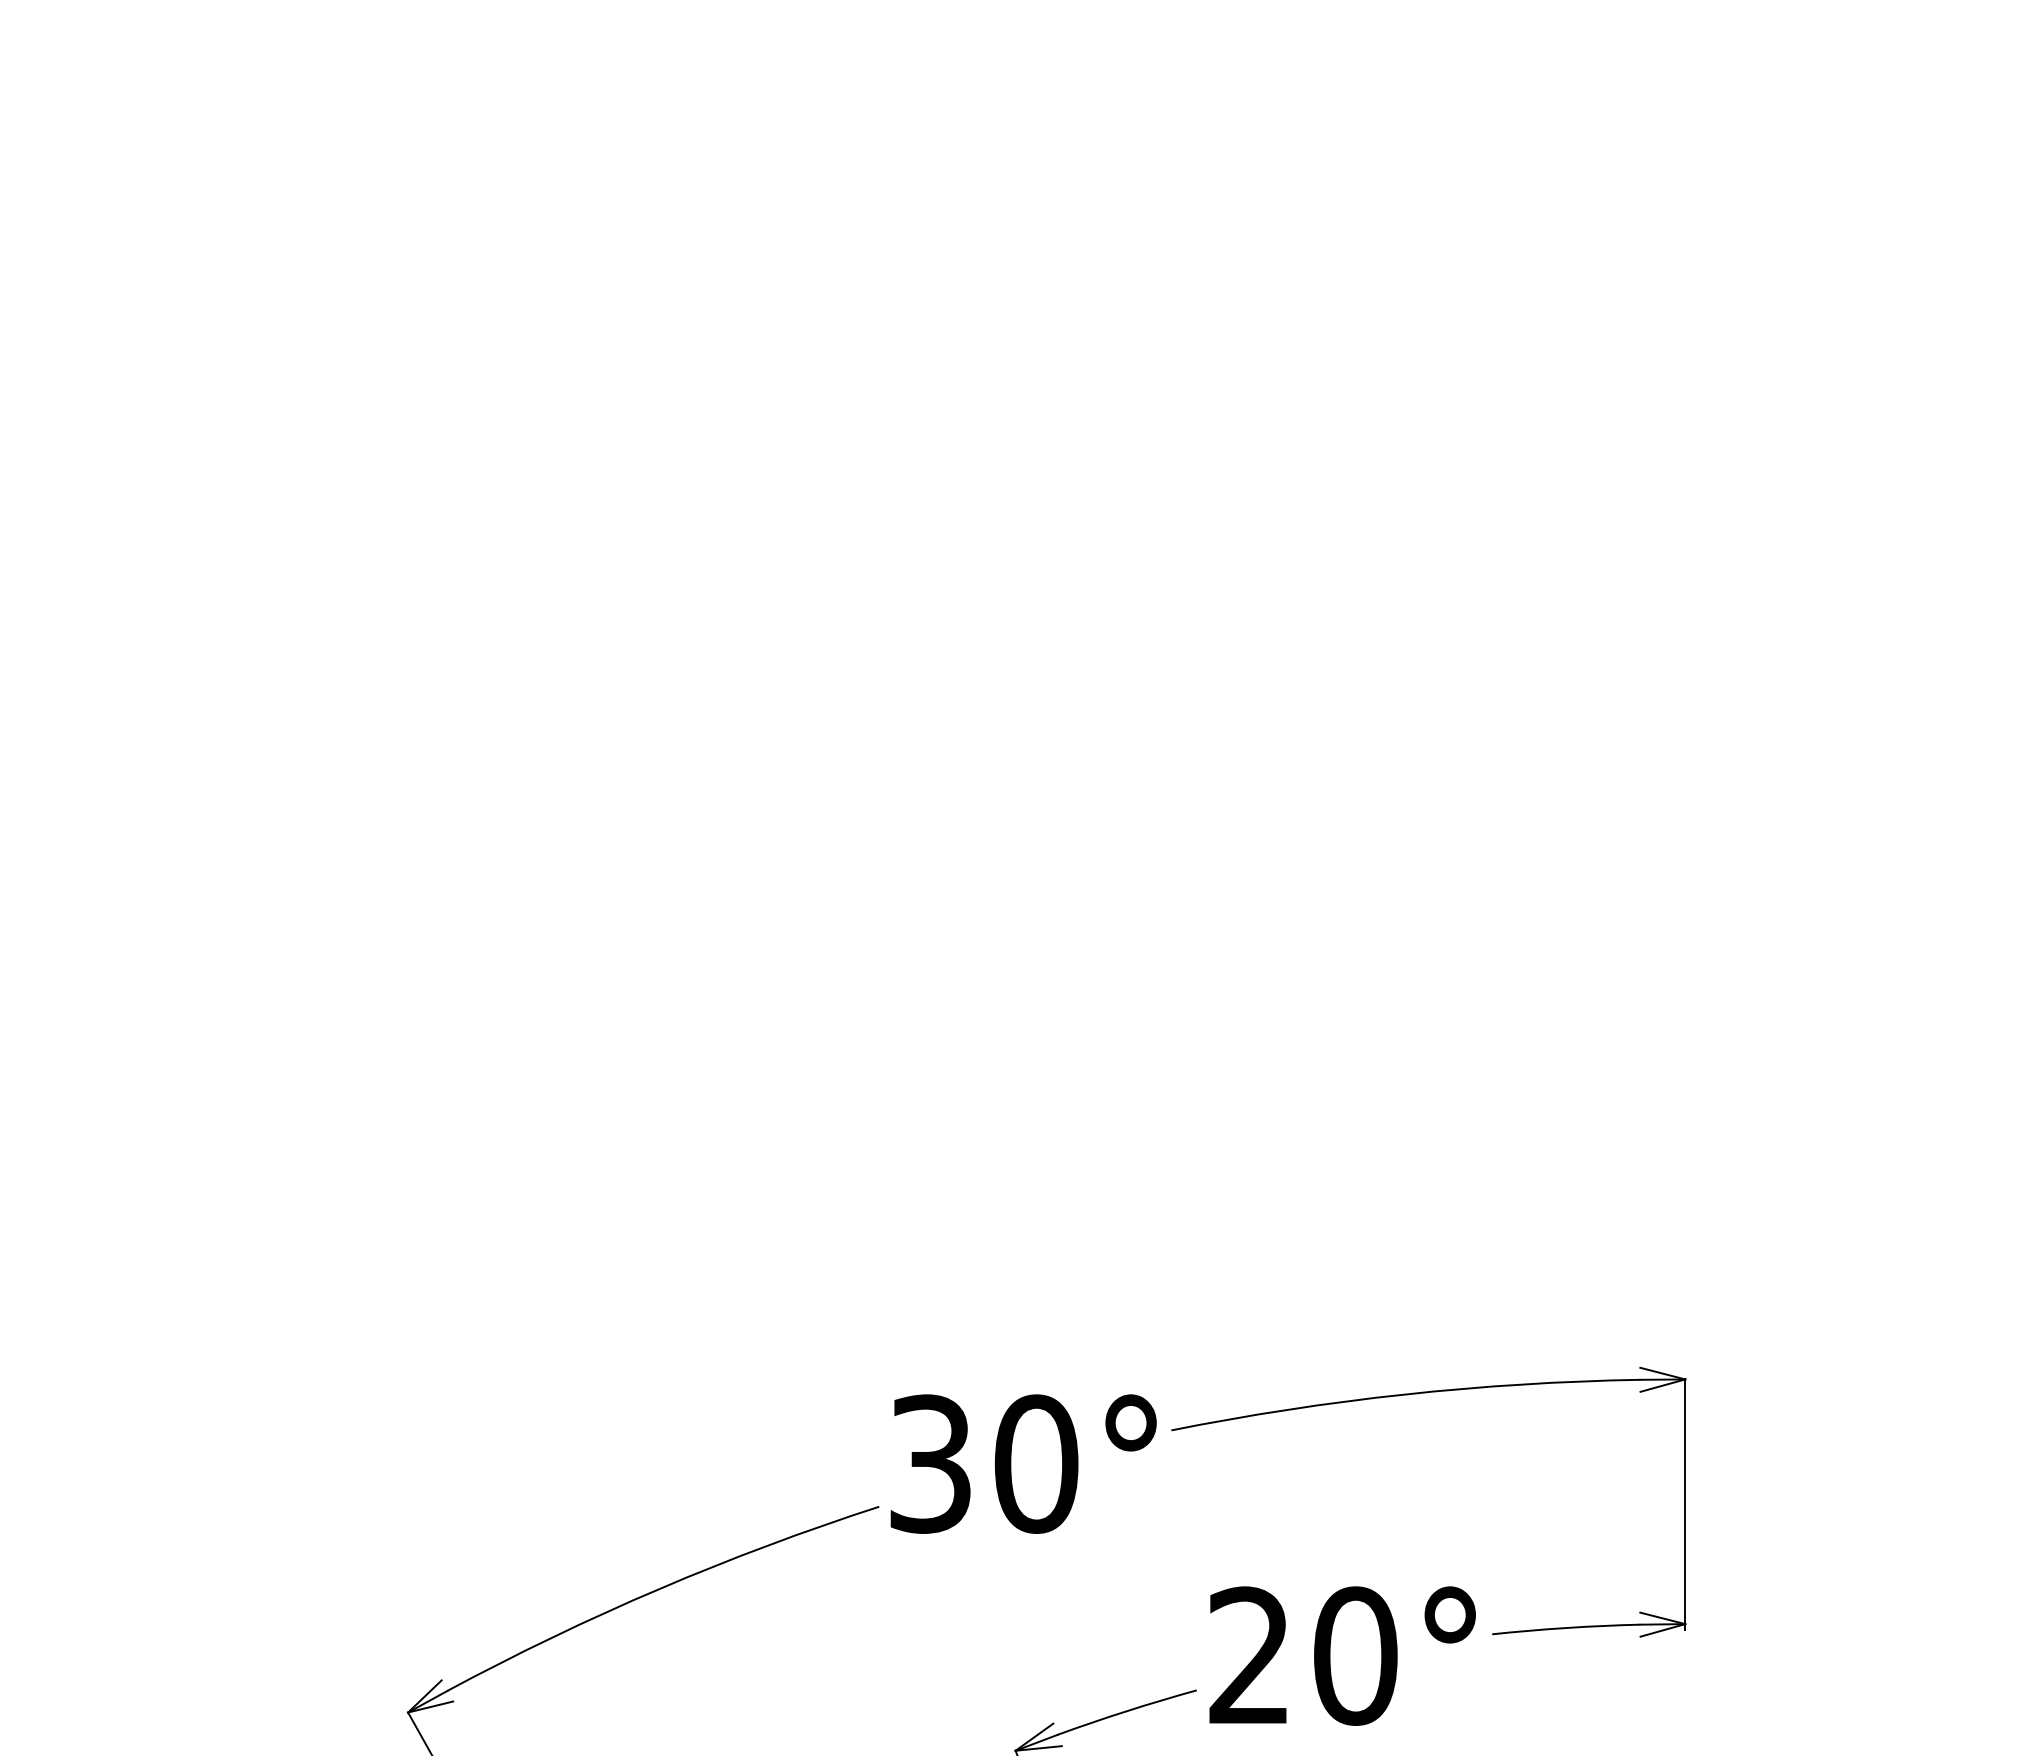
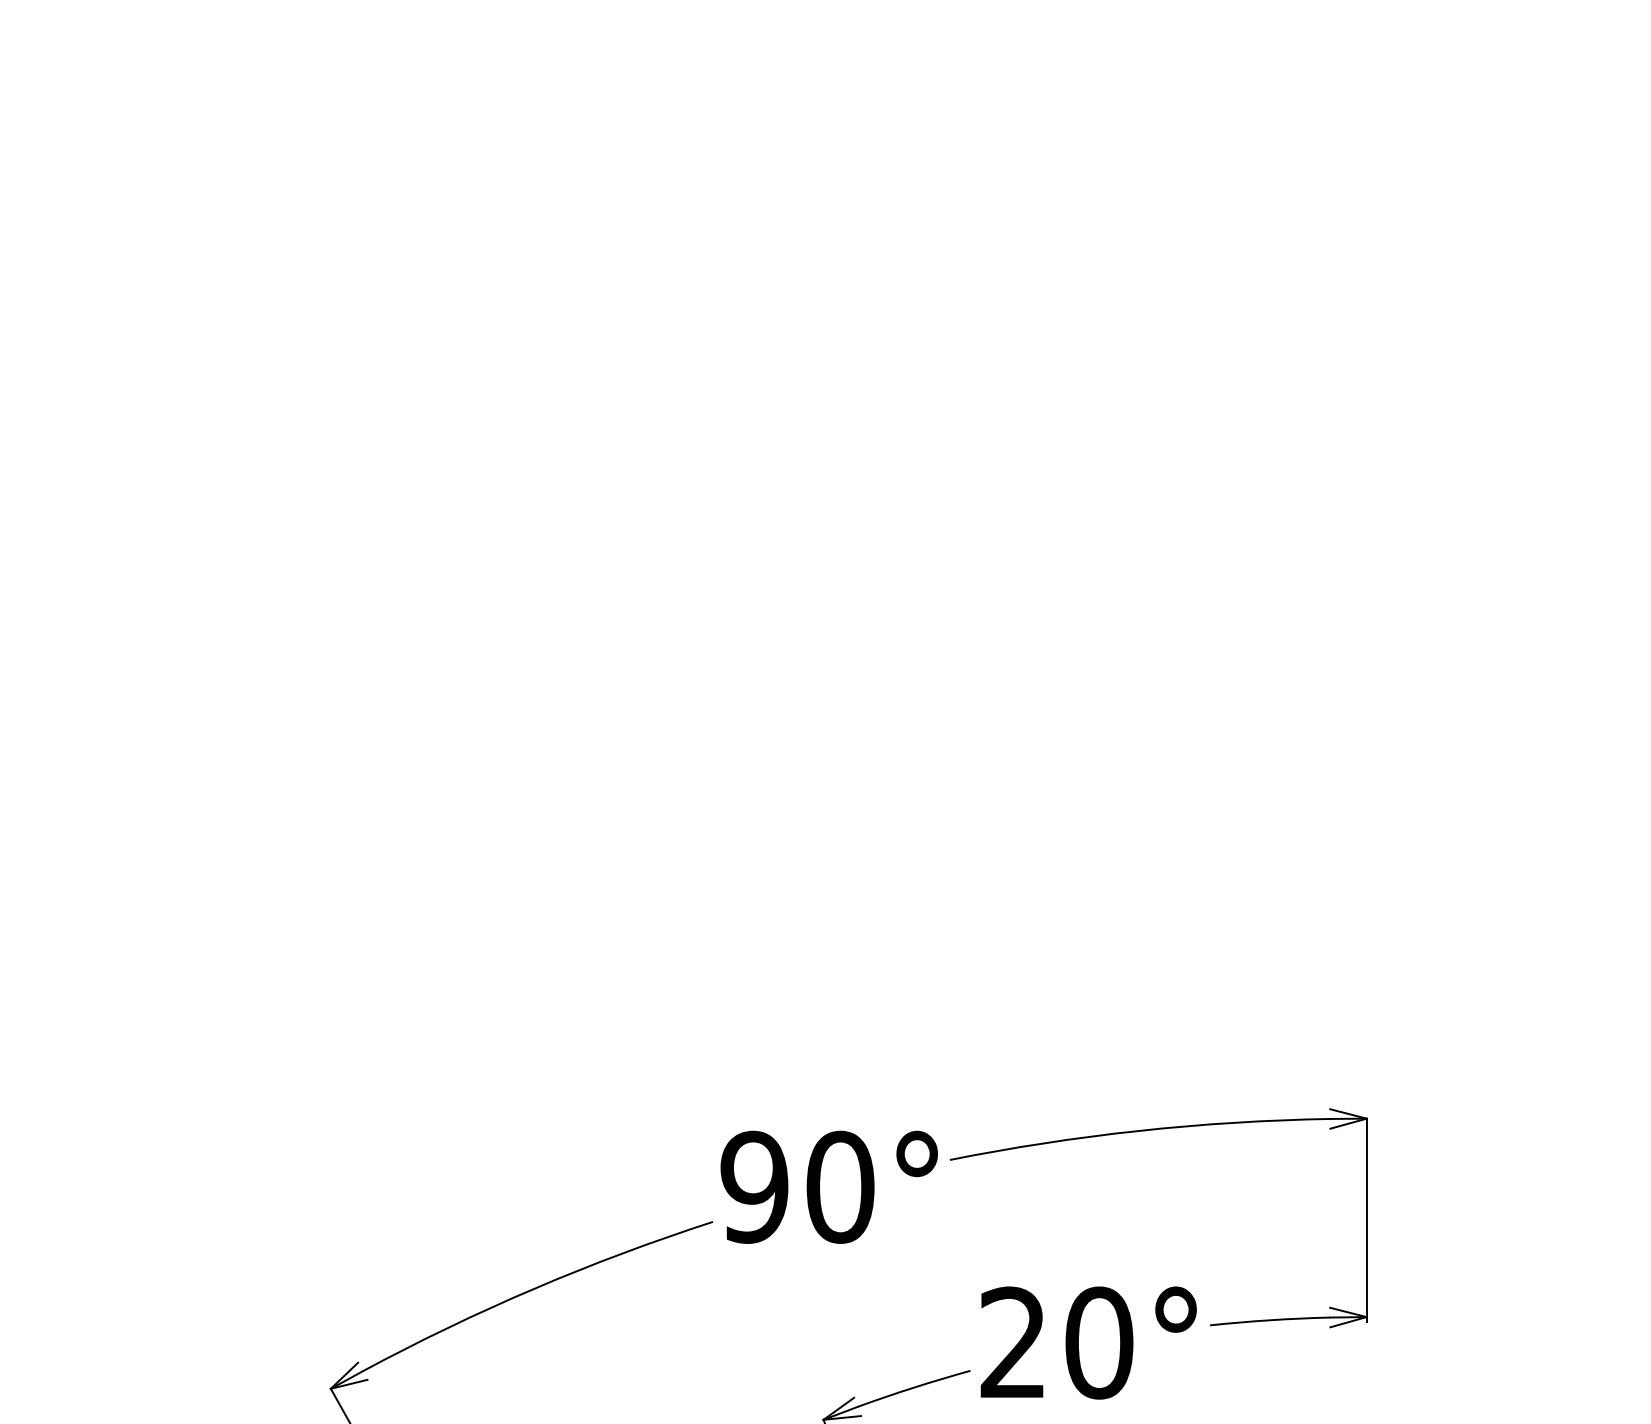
text: (930, 1463) -> (754, 1186), 30° -> 90°

